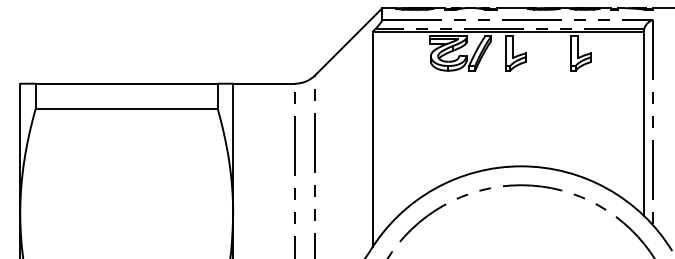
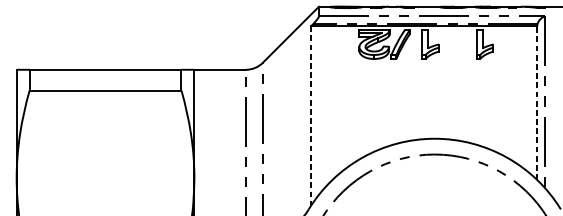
line: (643, 123) -> (536, 102), solid -> dashed
line: (372, 139) -> (310, 116), solid -> dashed

